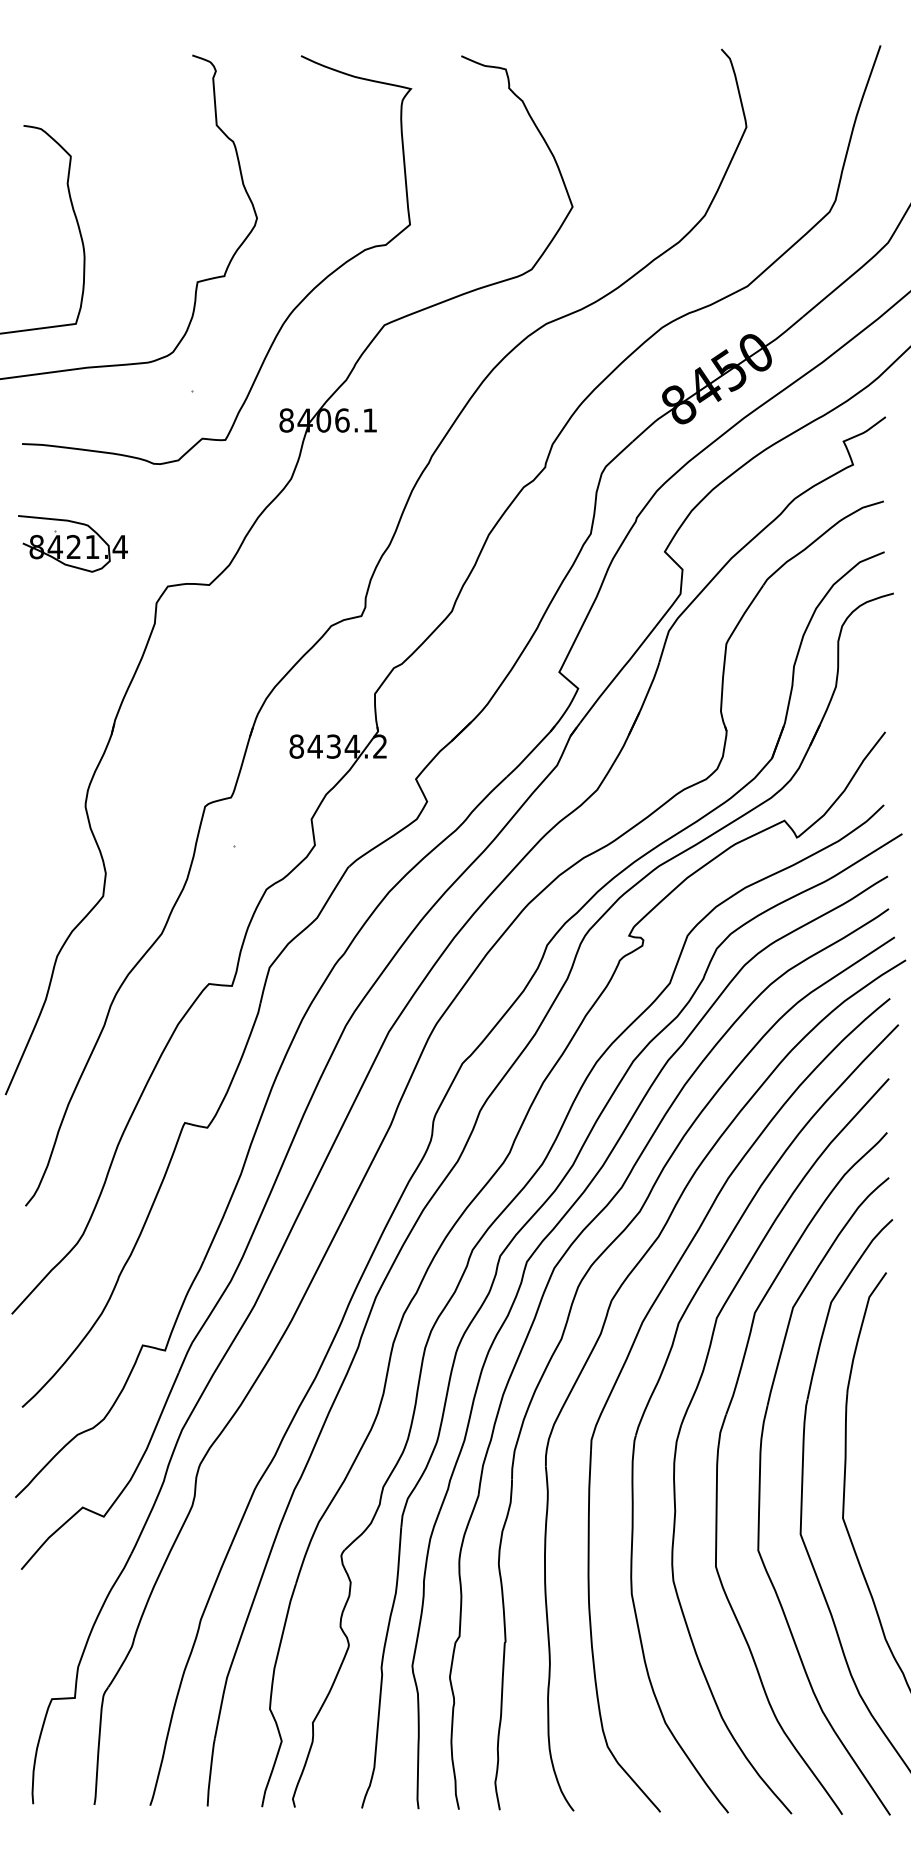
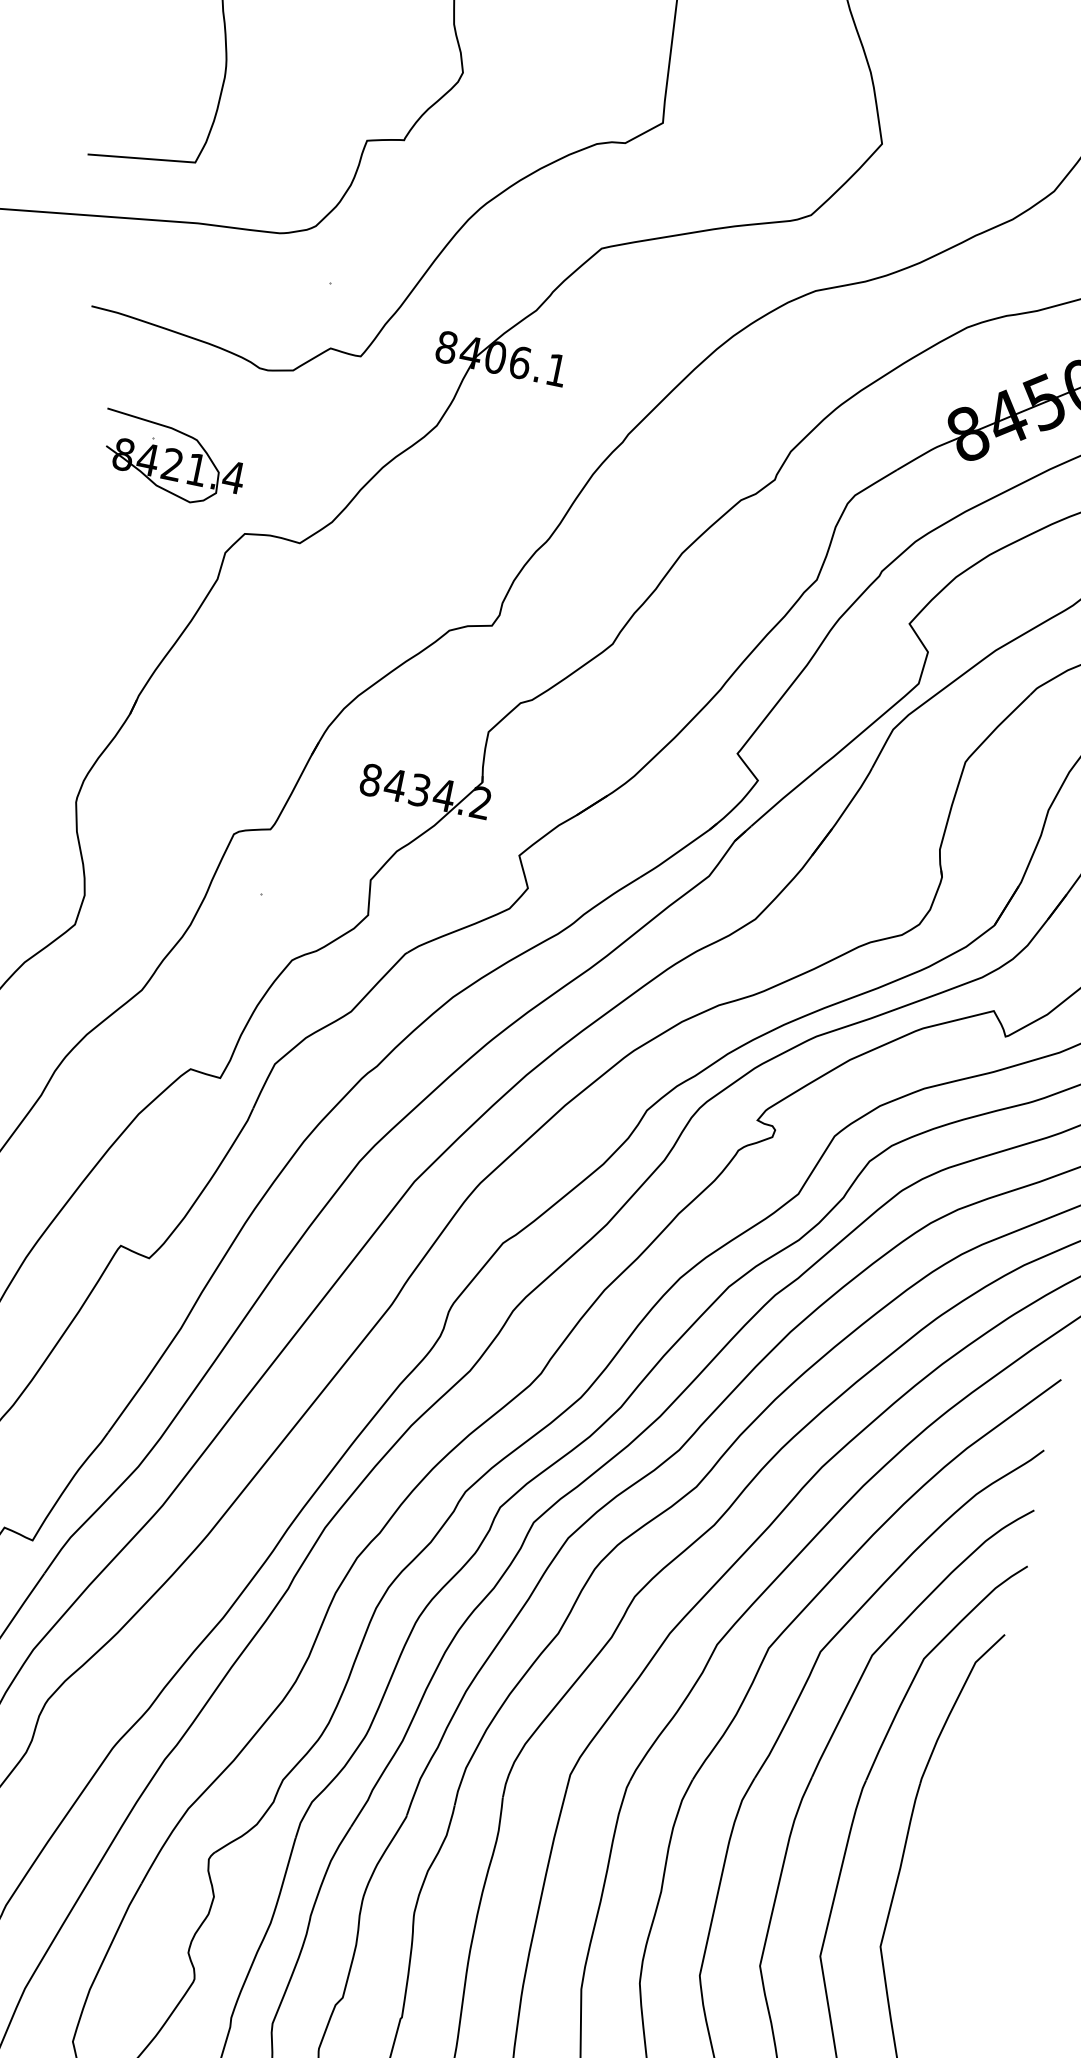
part: (72, 543) -> (171, 459), moved

